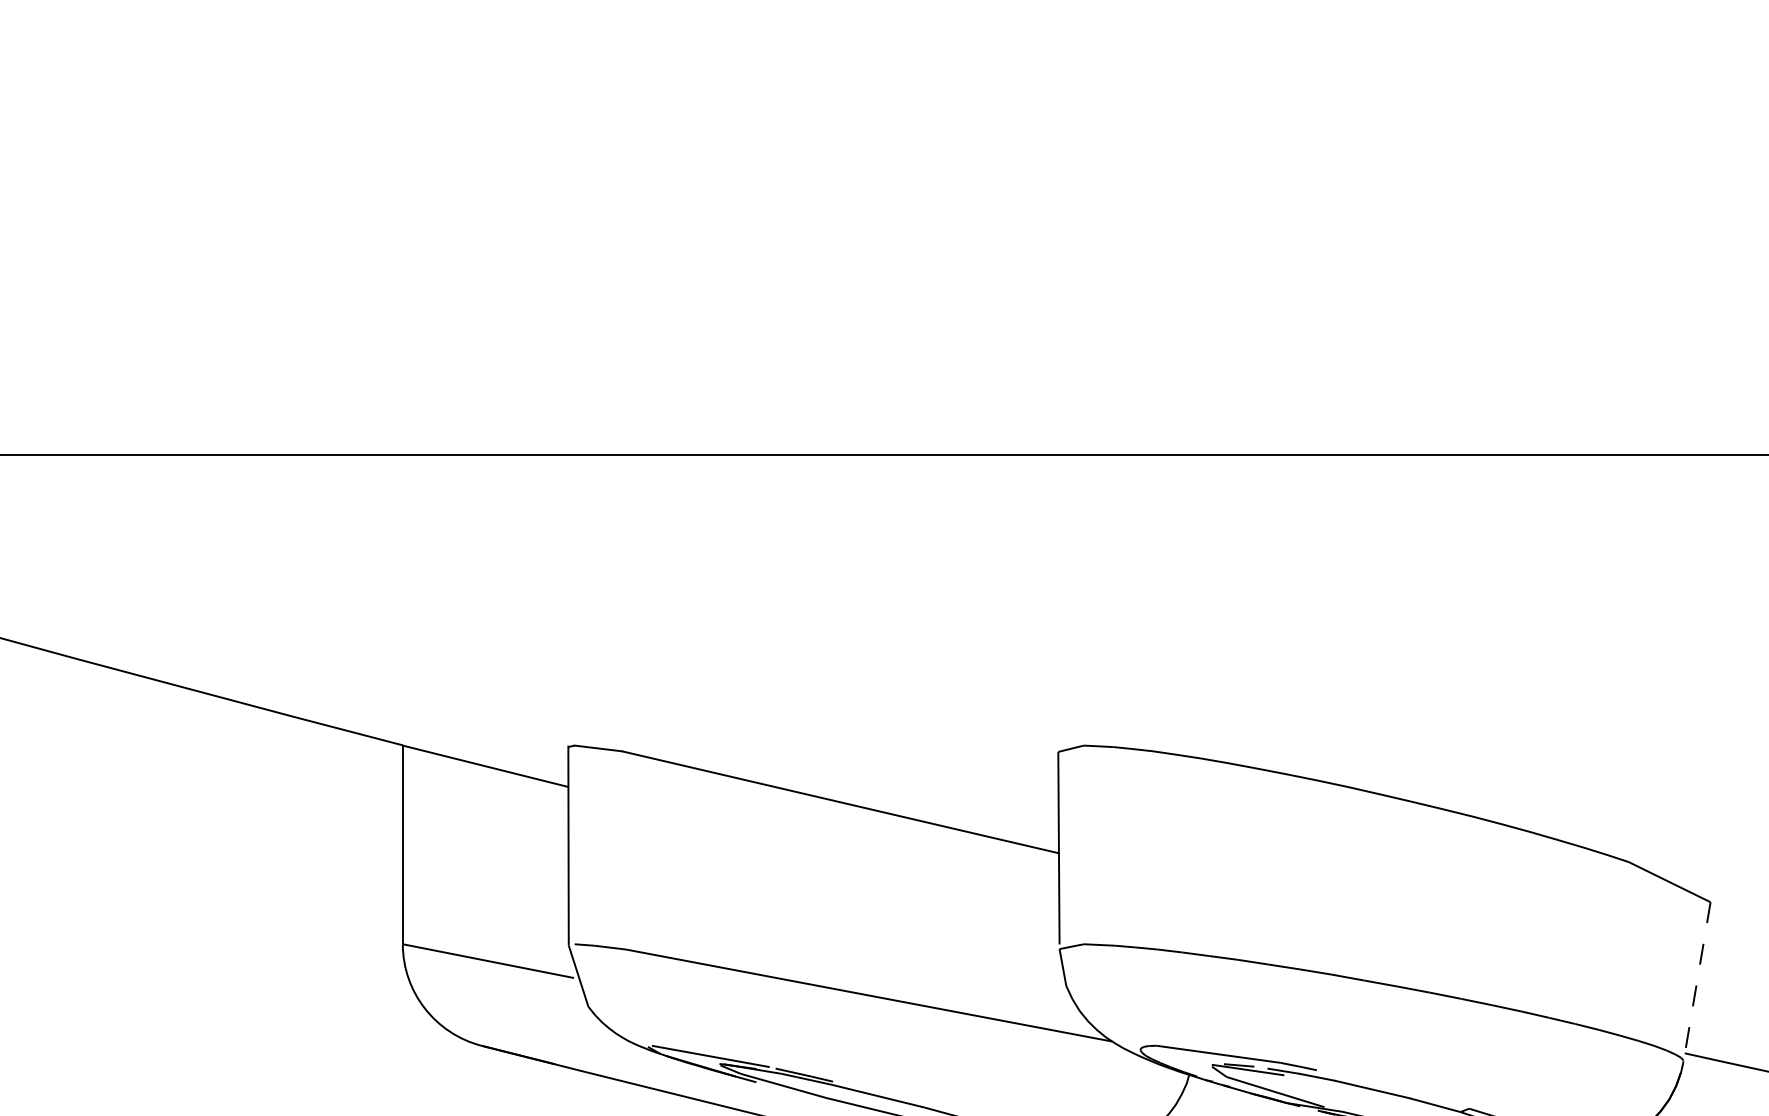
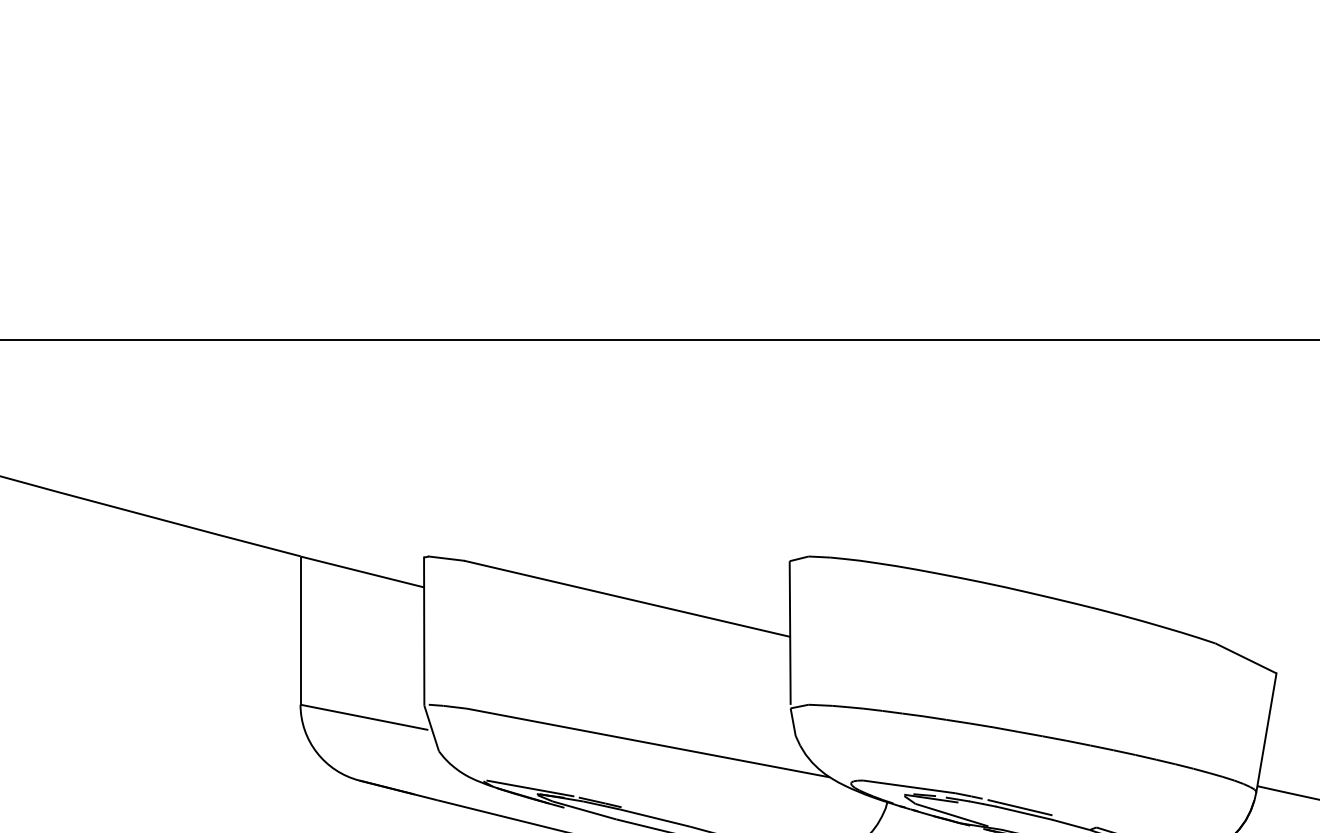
line: (1697, 981) -> (1266, 732), dashed -> solid
line: (1366, 1081) -> (1019, 807), added

